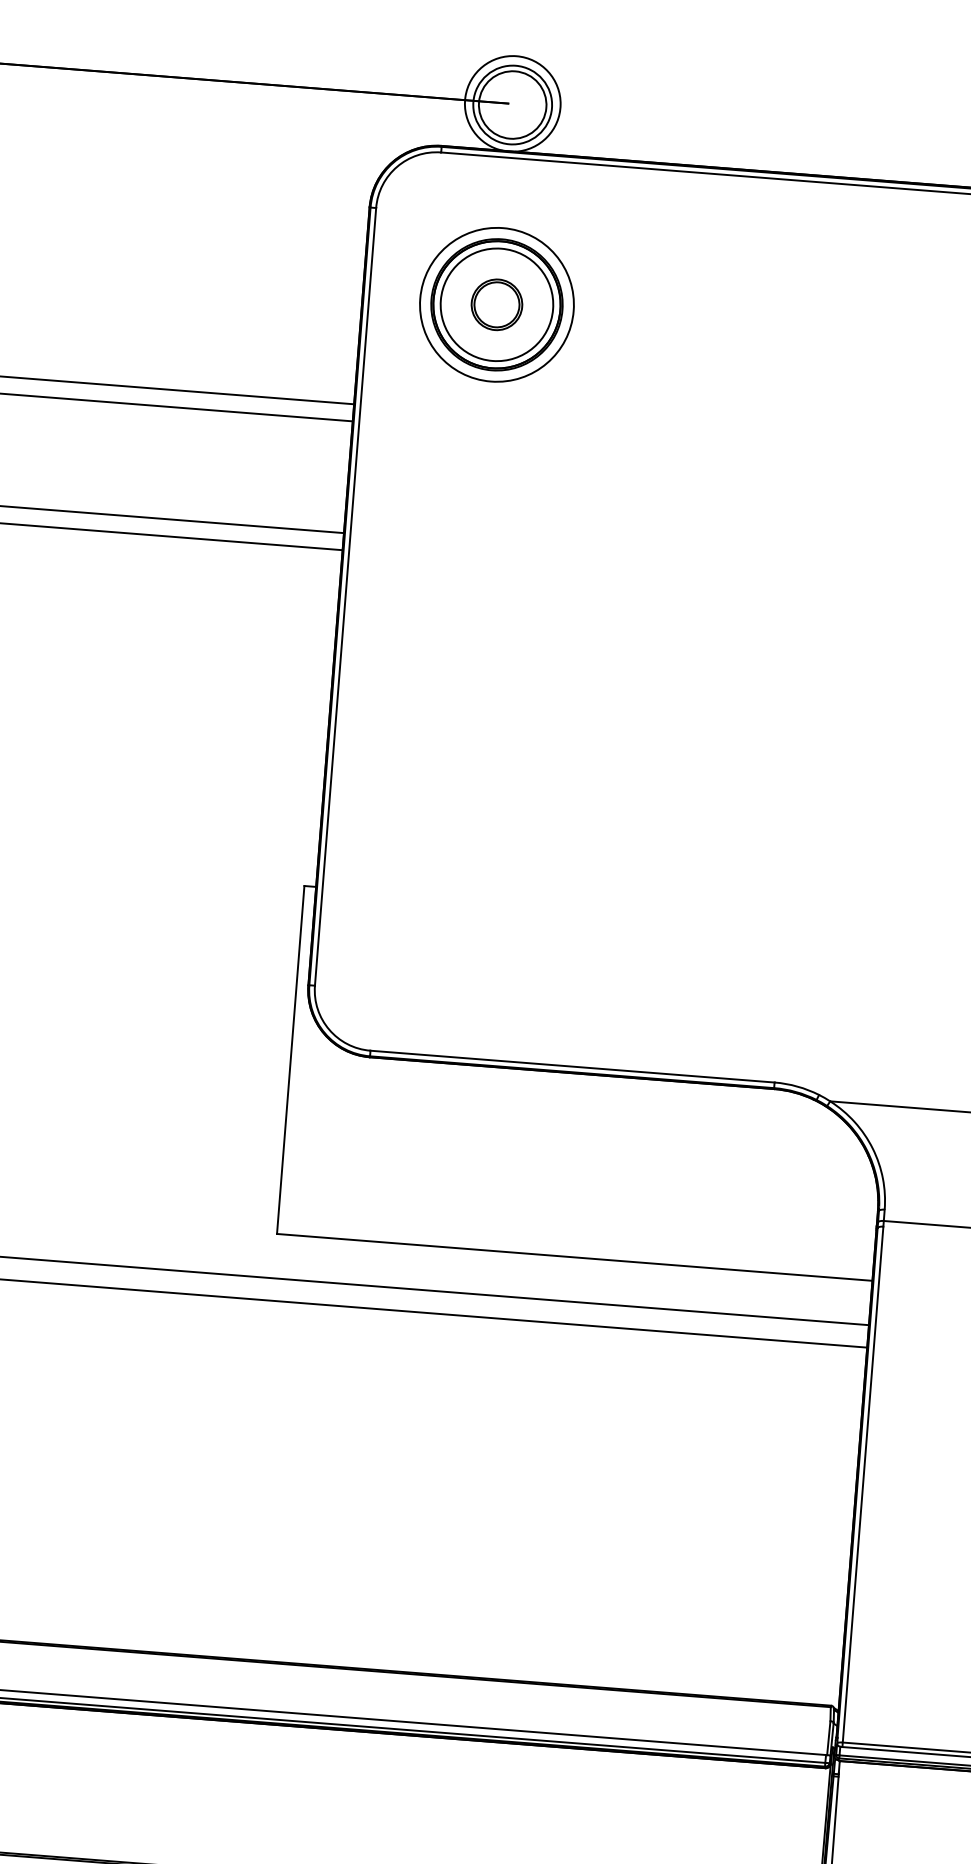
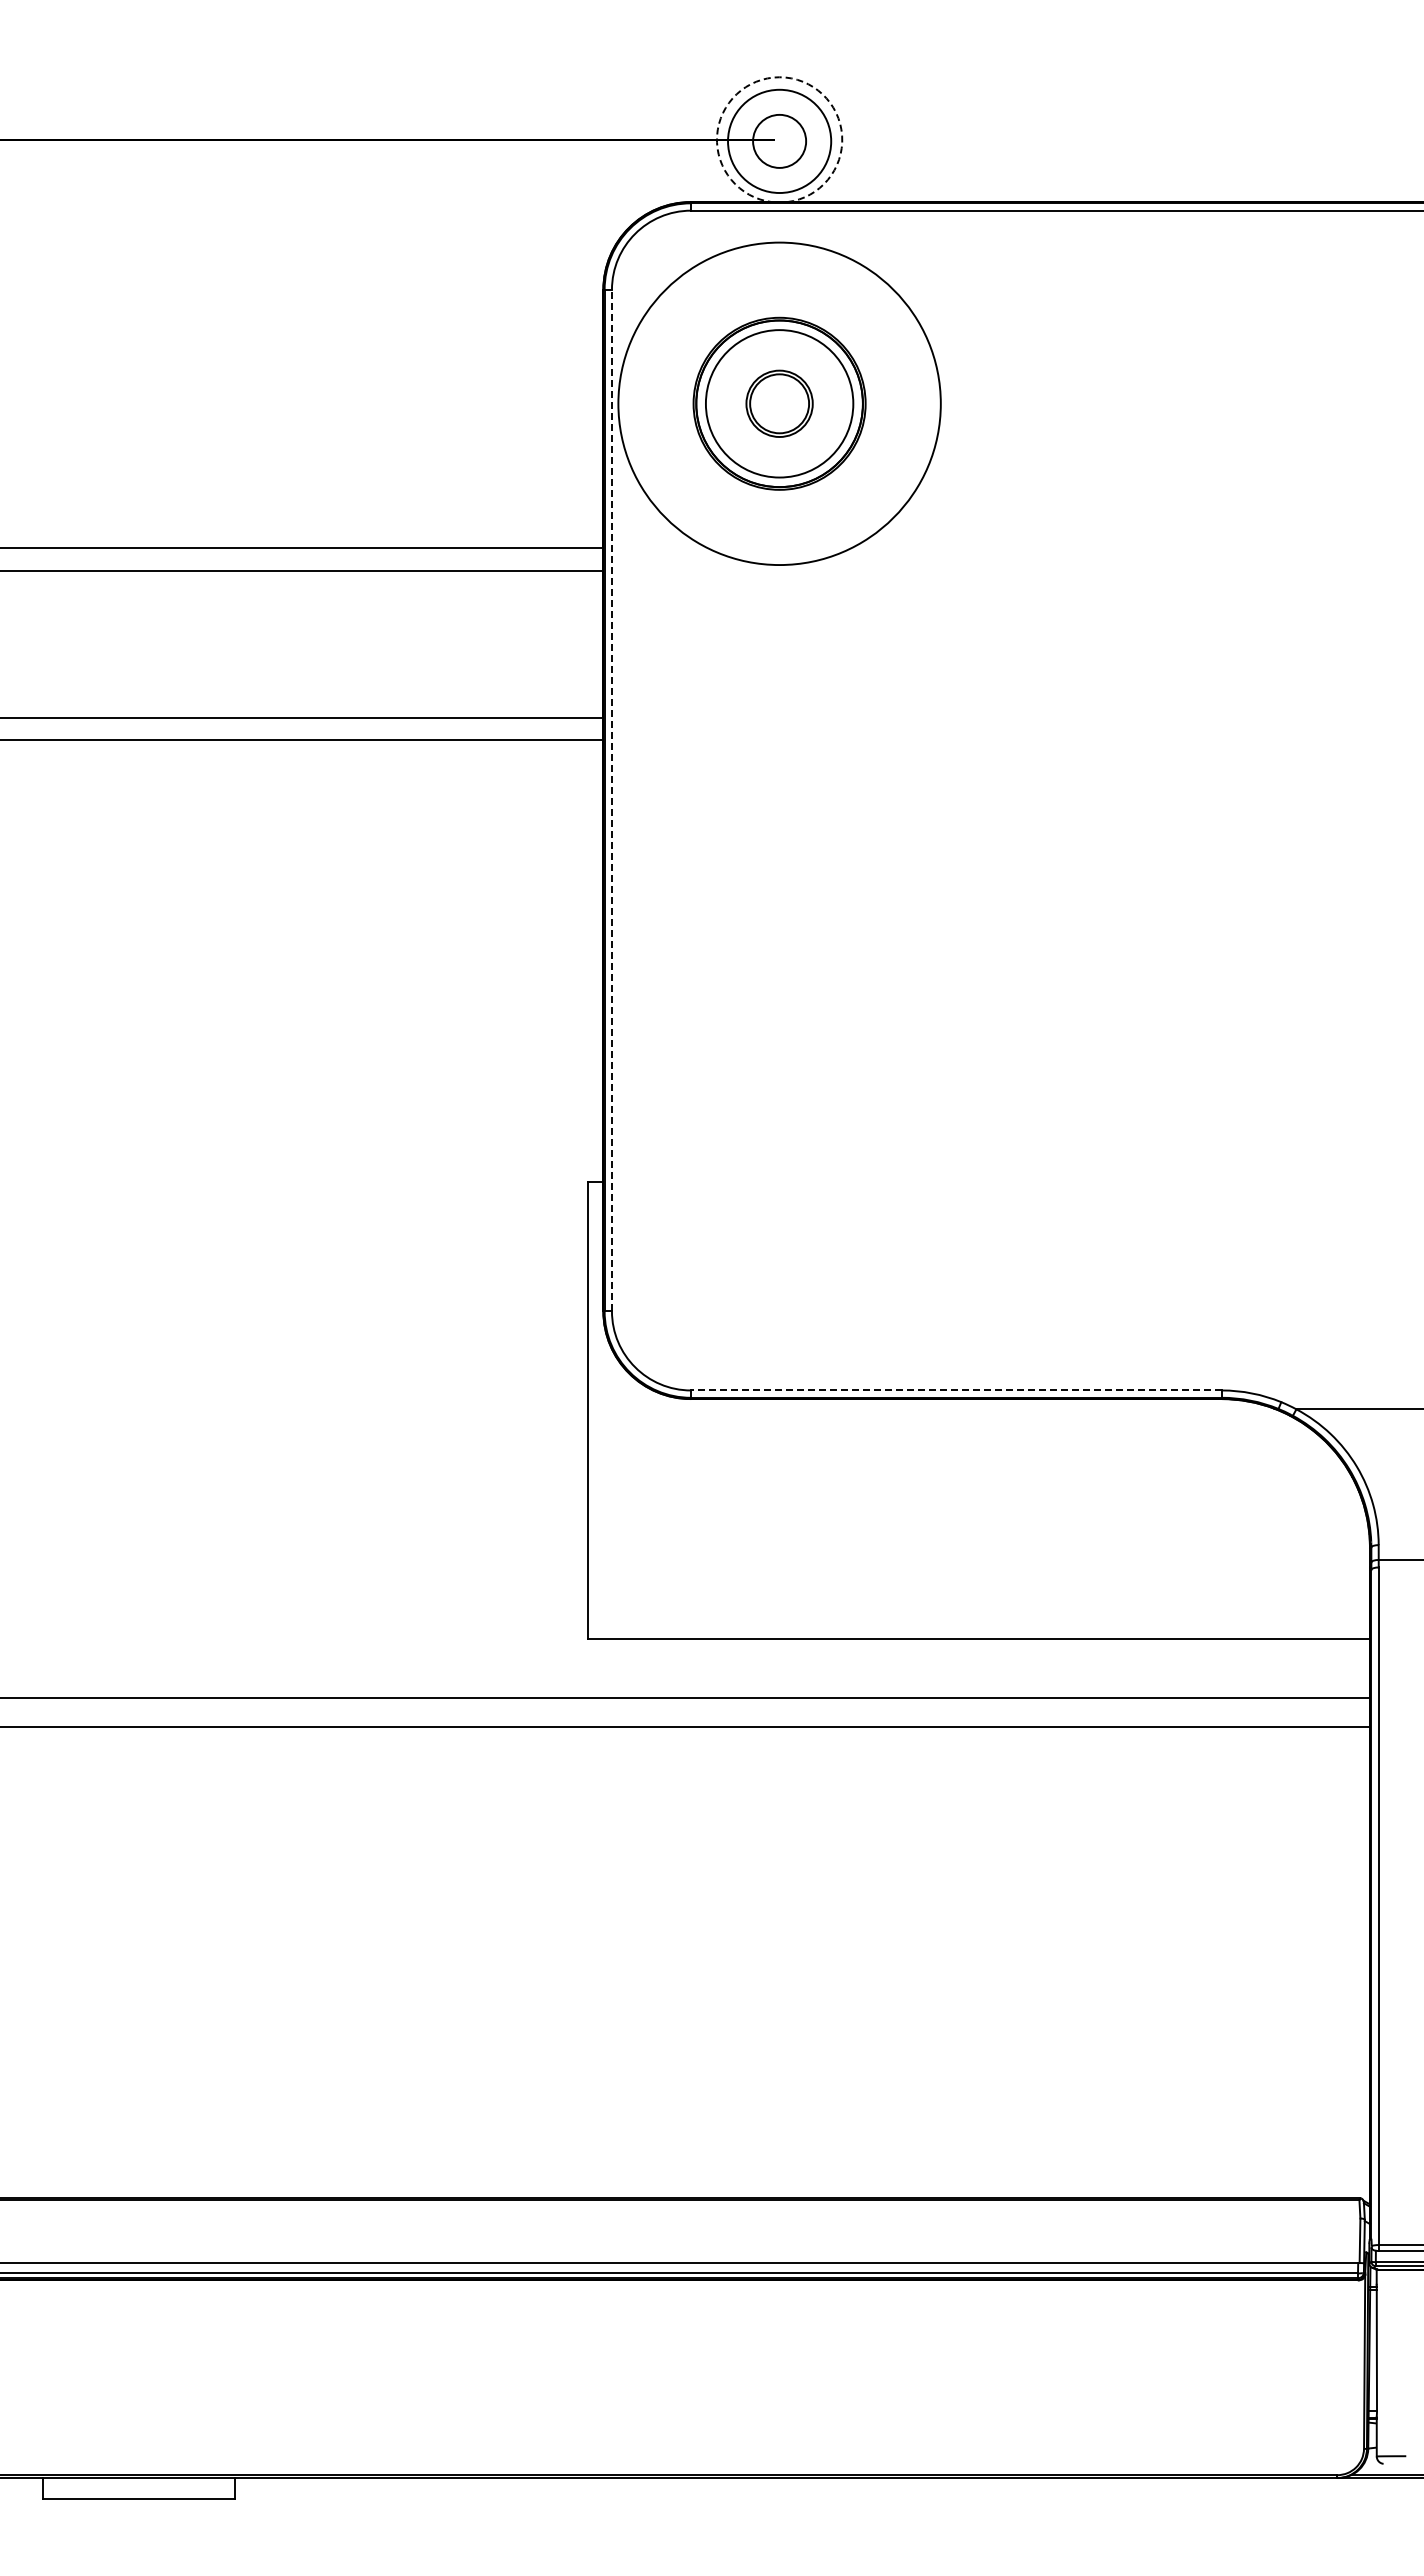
arc: (516, 56) -> (779, 77), solid -> dashed
circle: (512, 105) -> (779, 141), size x0.6
circle: (496, 304) -> (779, 403), size x1.6
line: (345, 596) -> (611, 800), solid -> dashed
line: (572, 1066) -> (956, 1390), solid -> dashed

